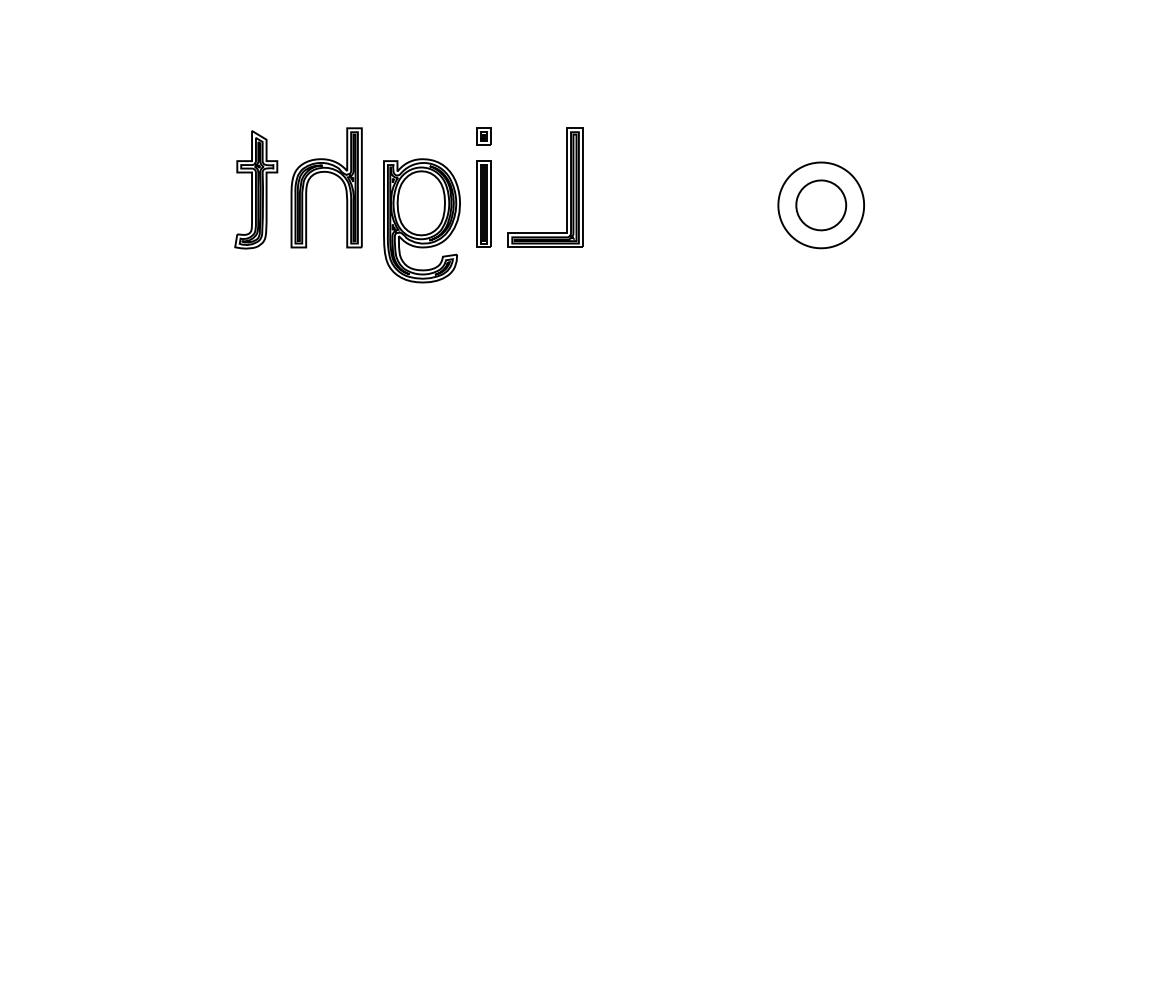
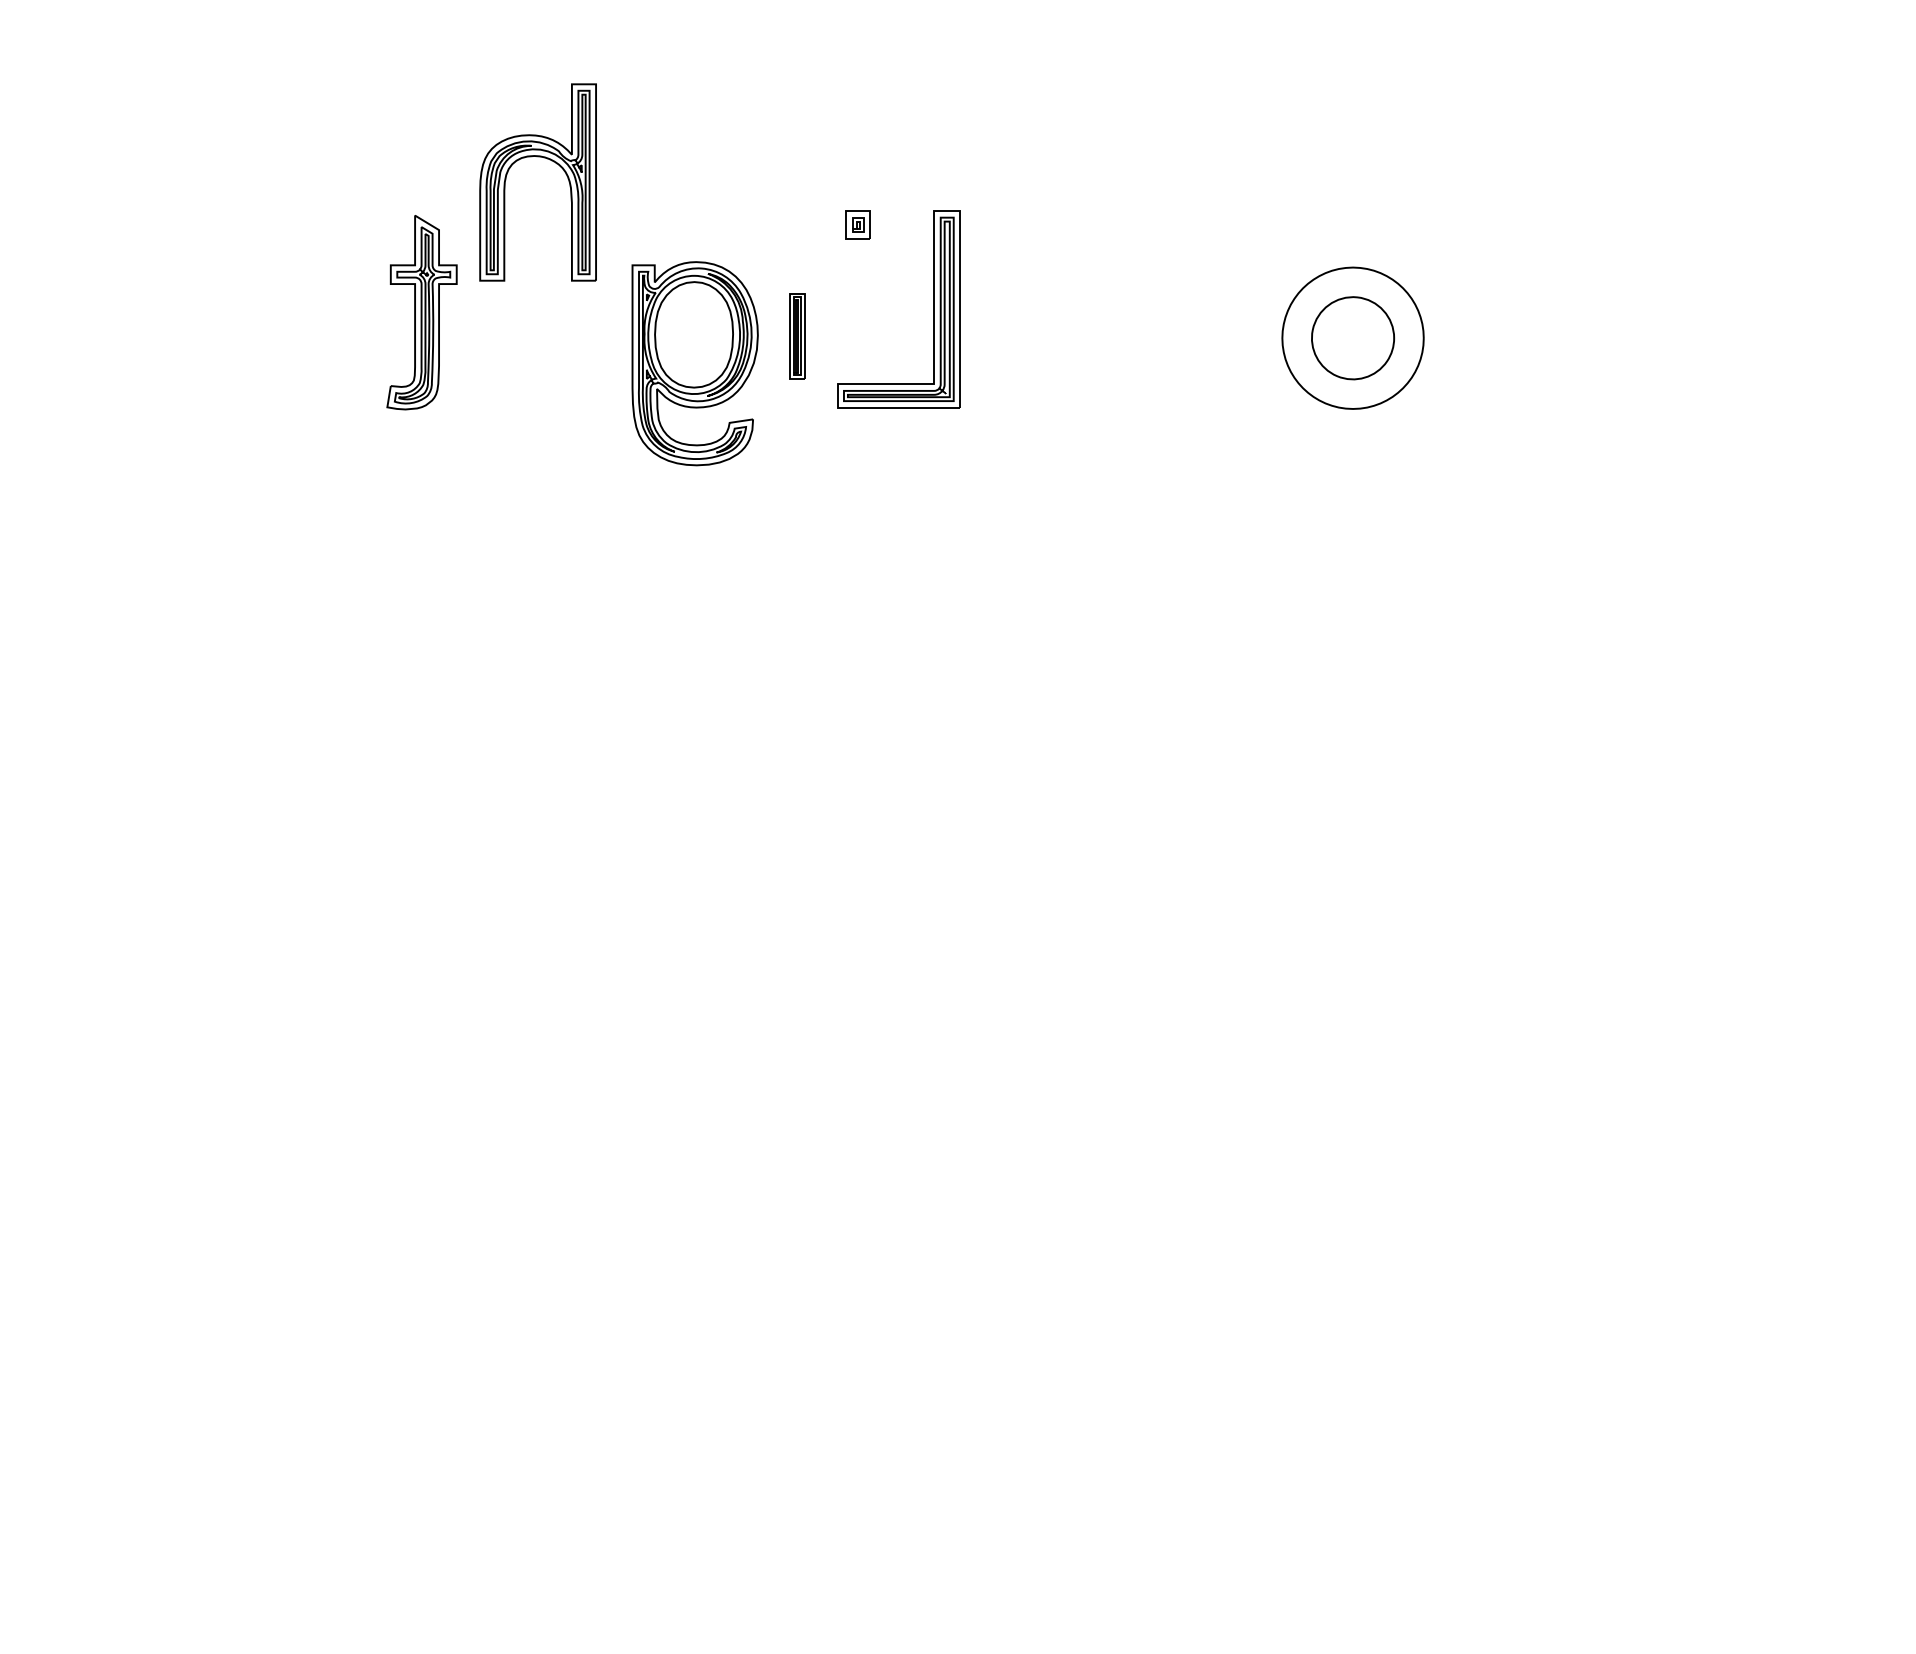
part: (483, 136) -> (857, 224), moved
part: (328, 173) -> (541, 158), moved
part: (483, 203) -> (796, 335), size x0.6

